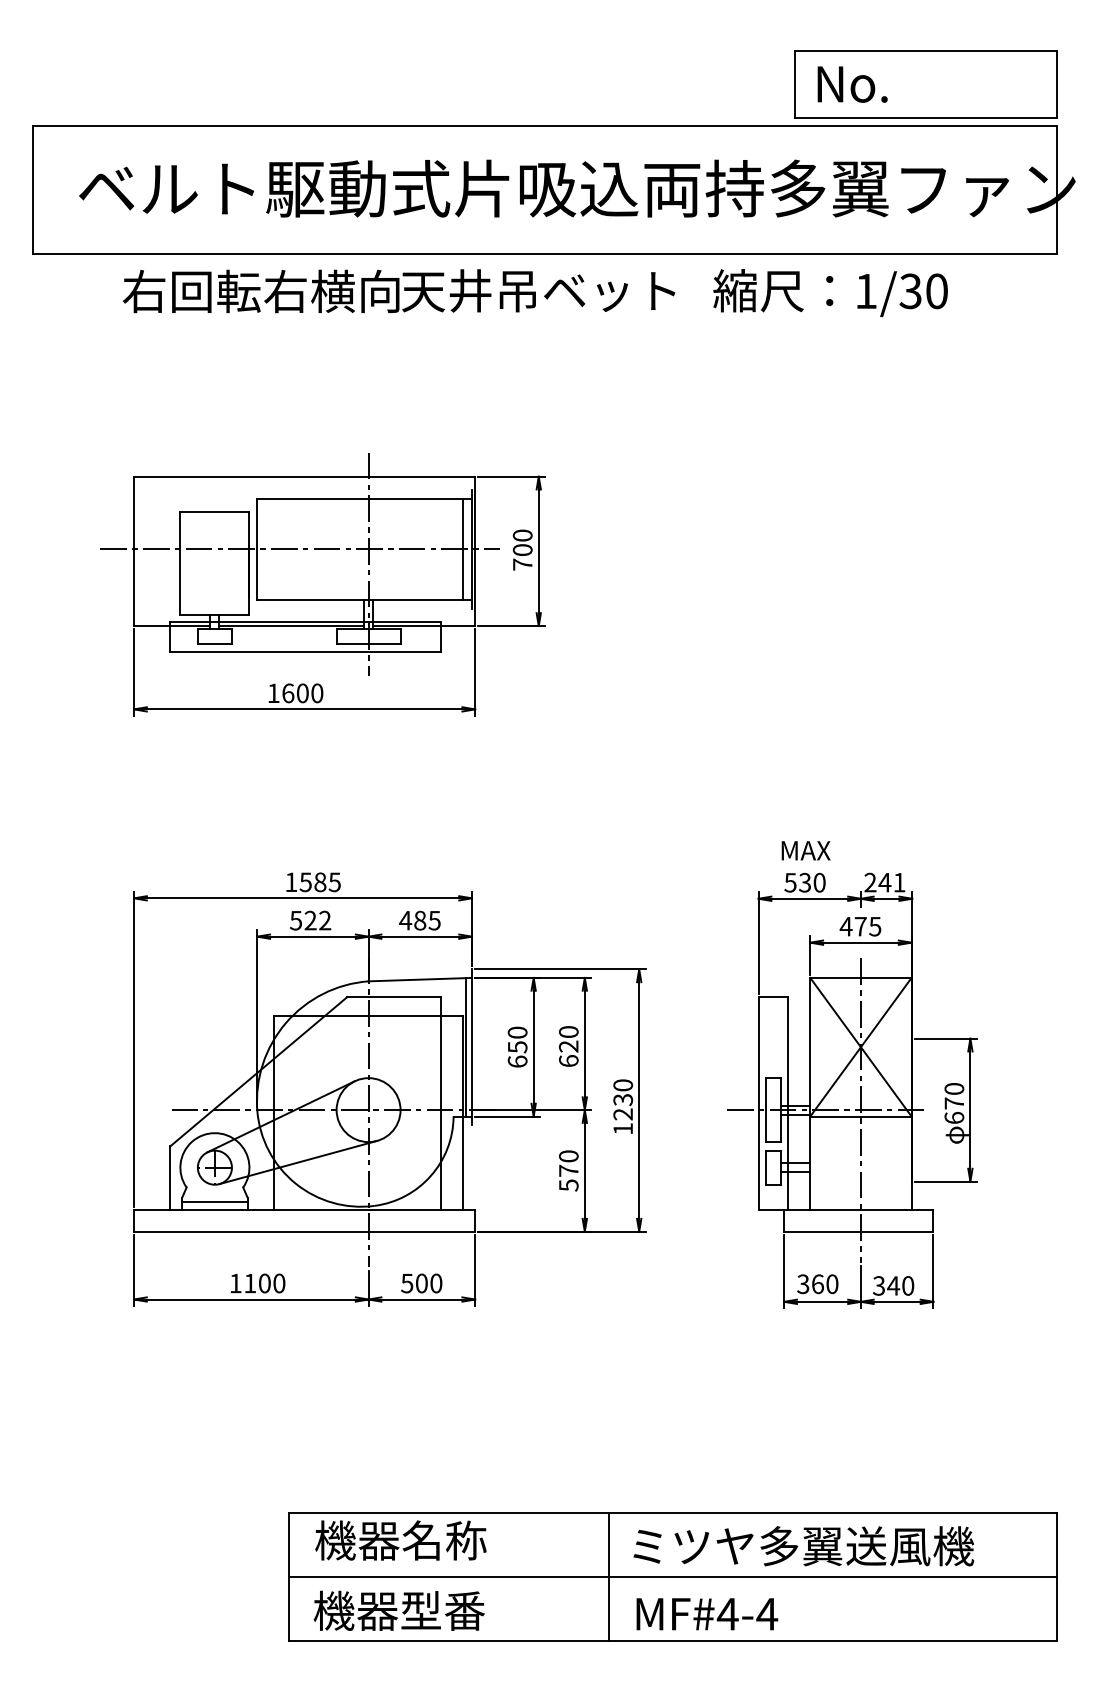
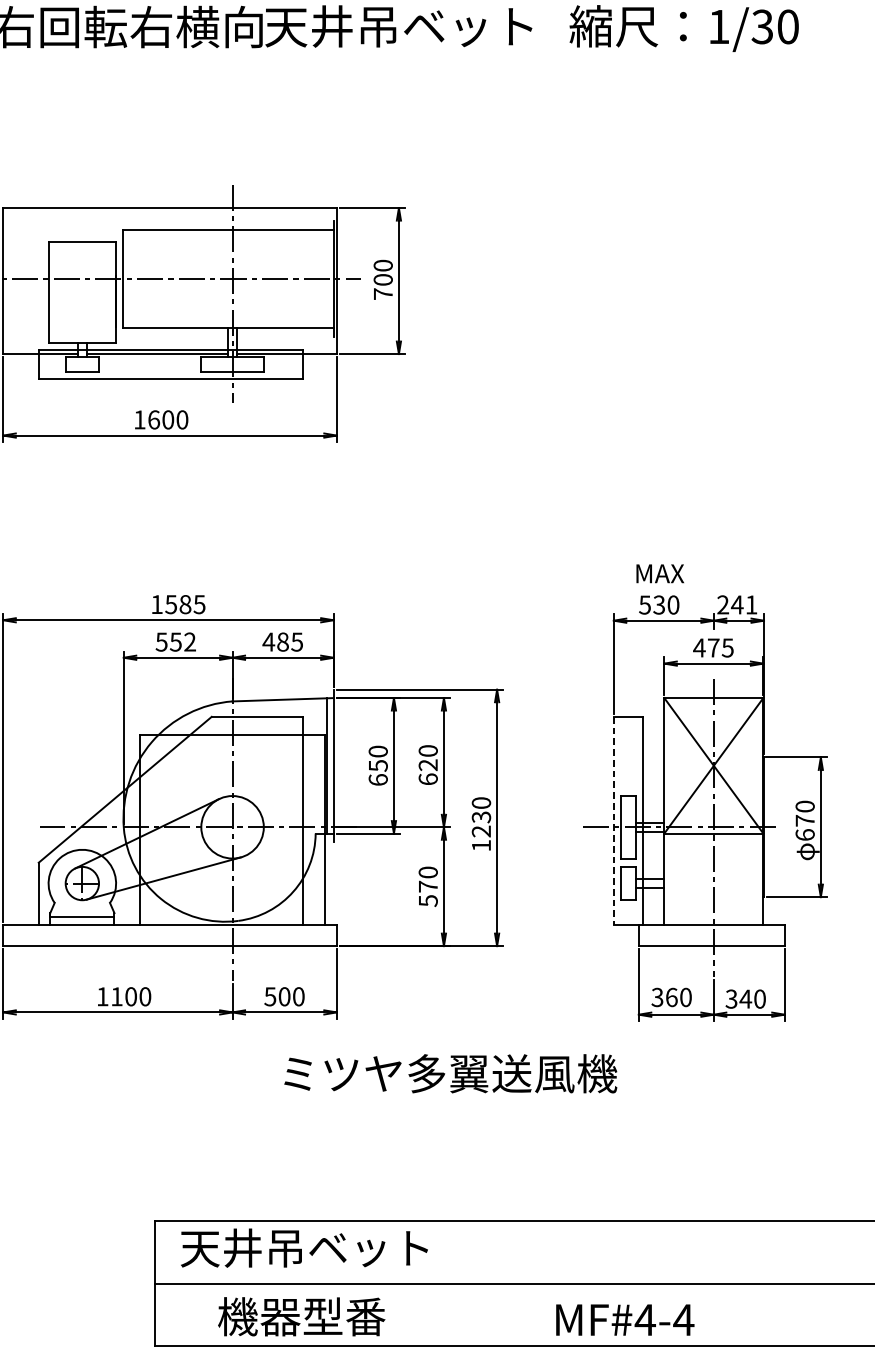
line: (463, 548) -> (325, 278), removed
text: (310, 920) -> (175, 641), 522 -> 552
line: (758, 1103) -> (613, 820), solid -> dashed
text: (441, 1540) -> (303, 1247), 機器名称 -> 天井吊ベット
text: (803, 1546) -> (450, 1073), moved
line: (608, 1577) -> (467, 1284), removed
text: (398, 1610) -> (300, 1316), moved
text: (707, 1614) -> (625, 1320), moved

